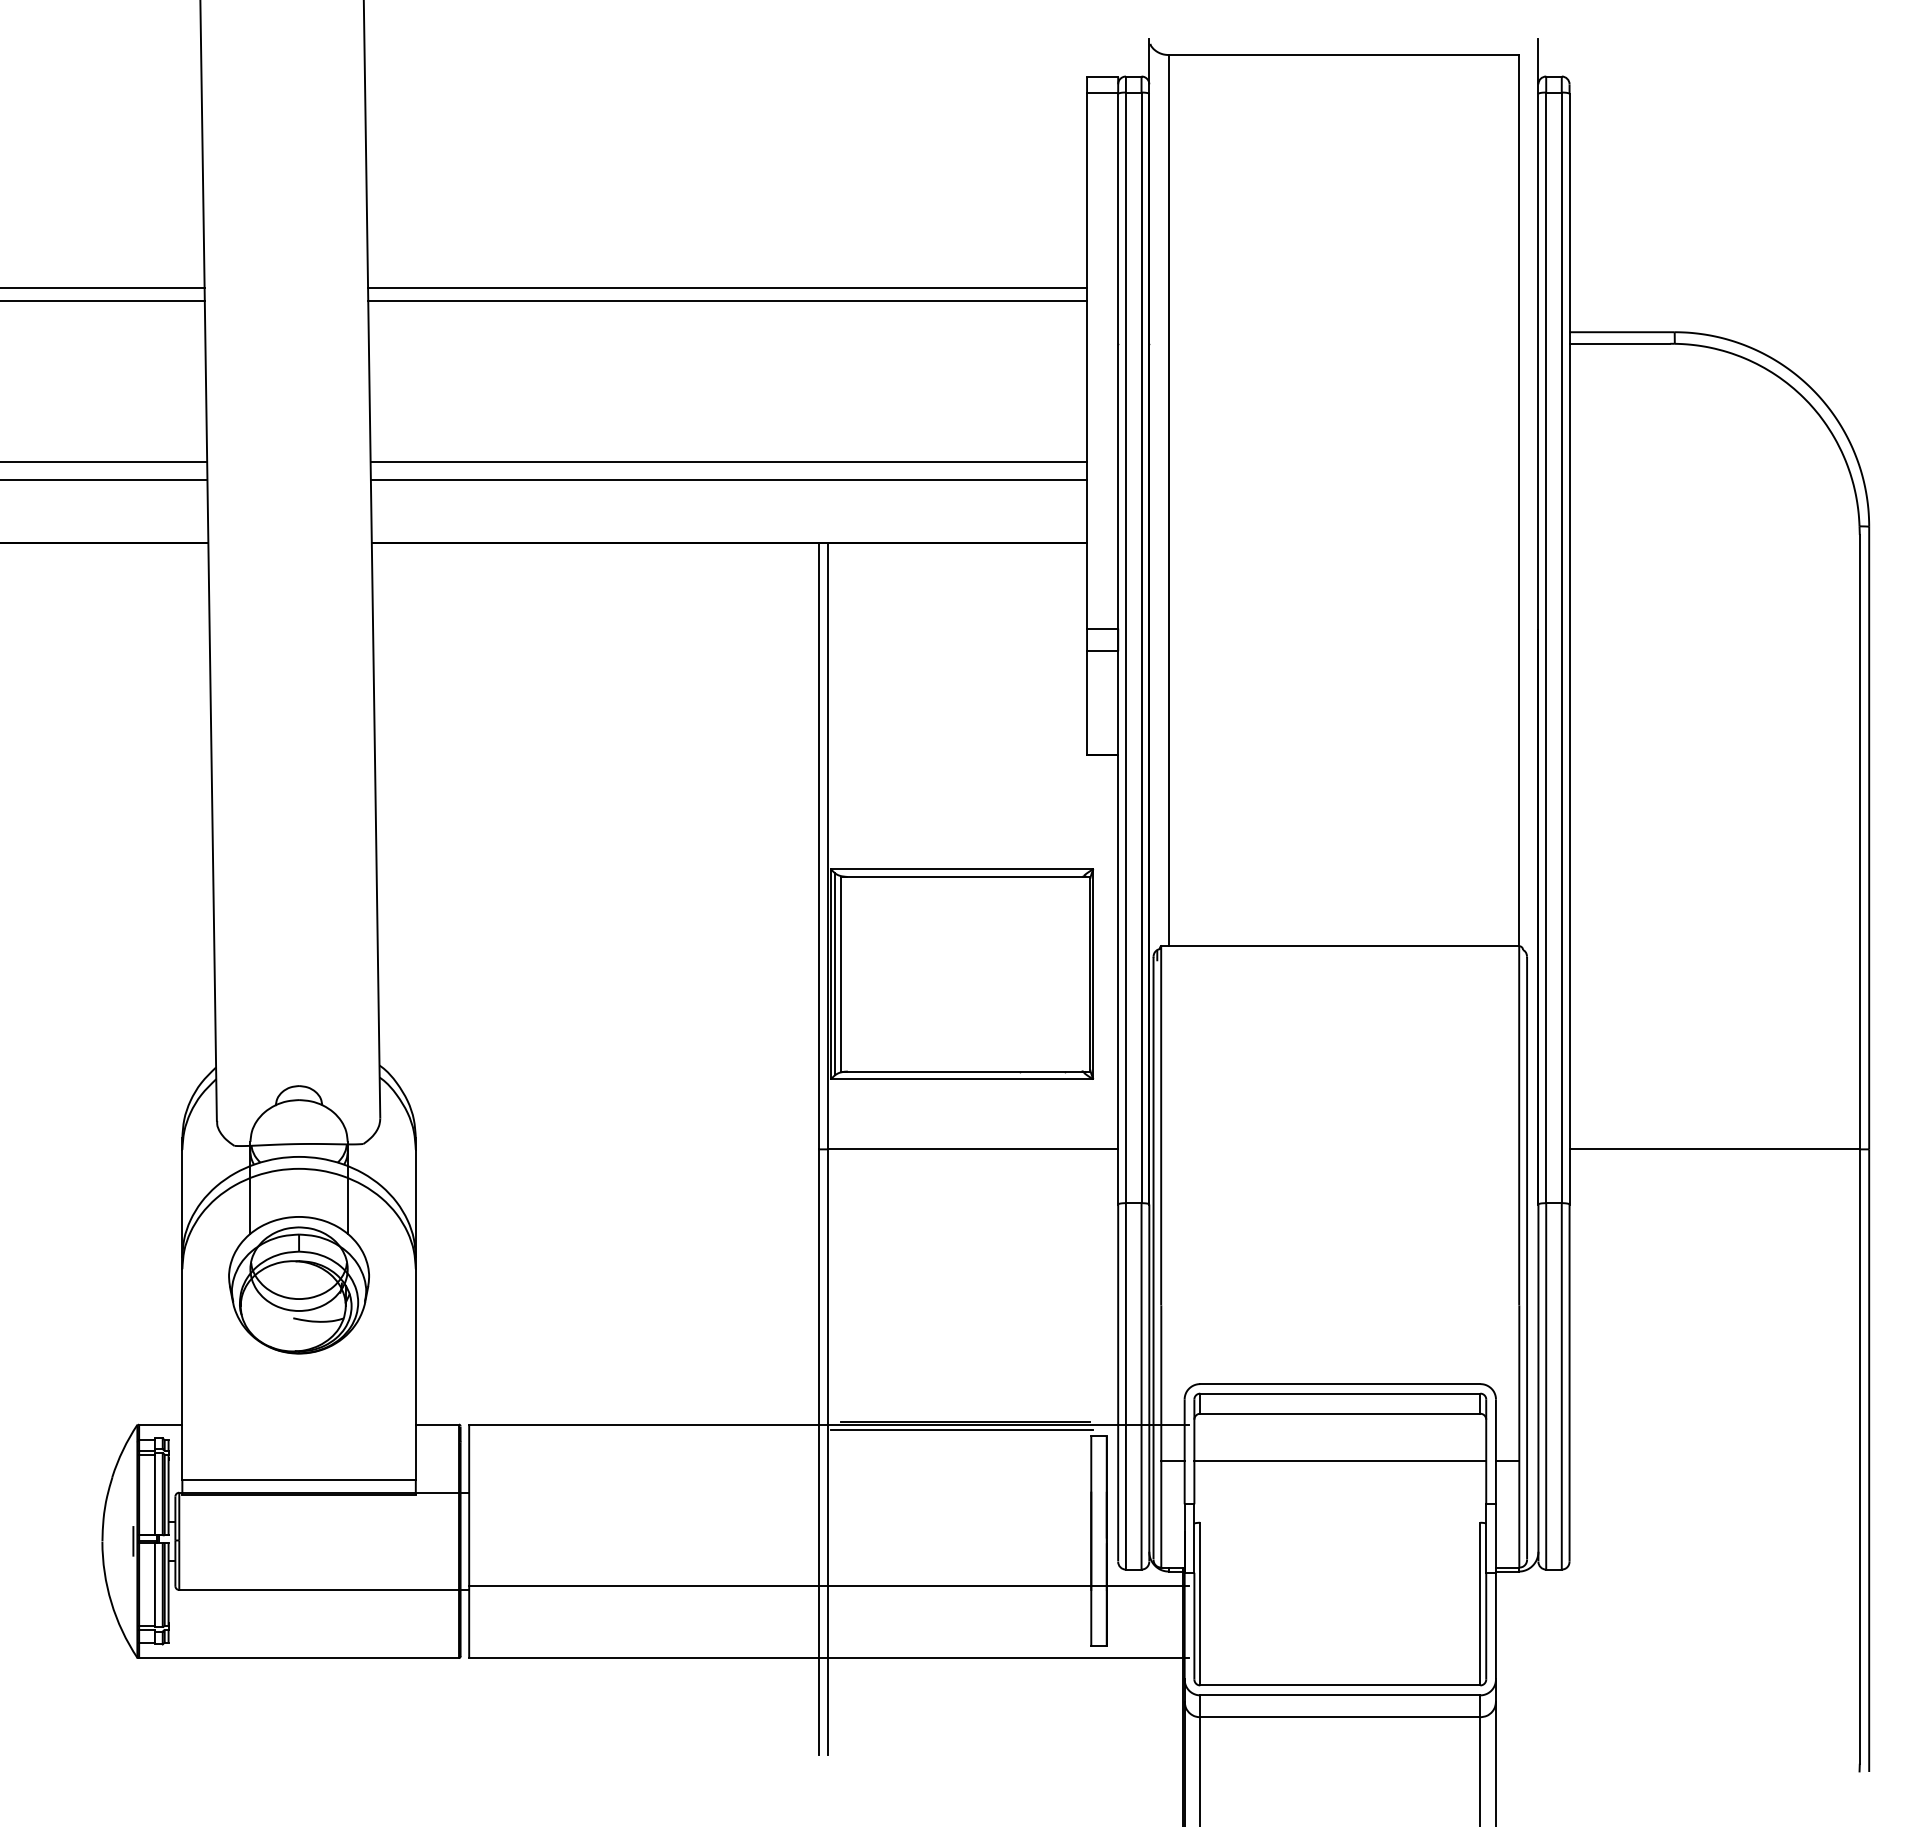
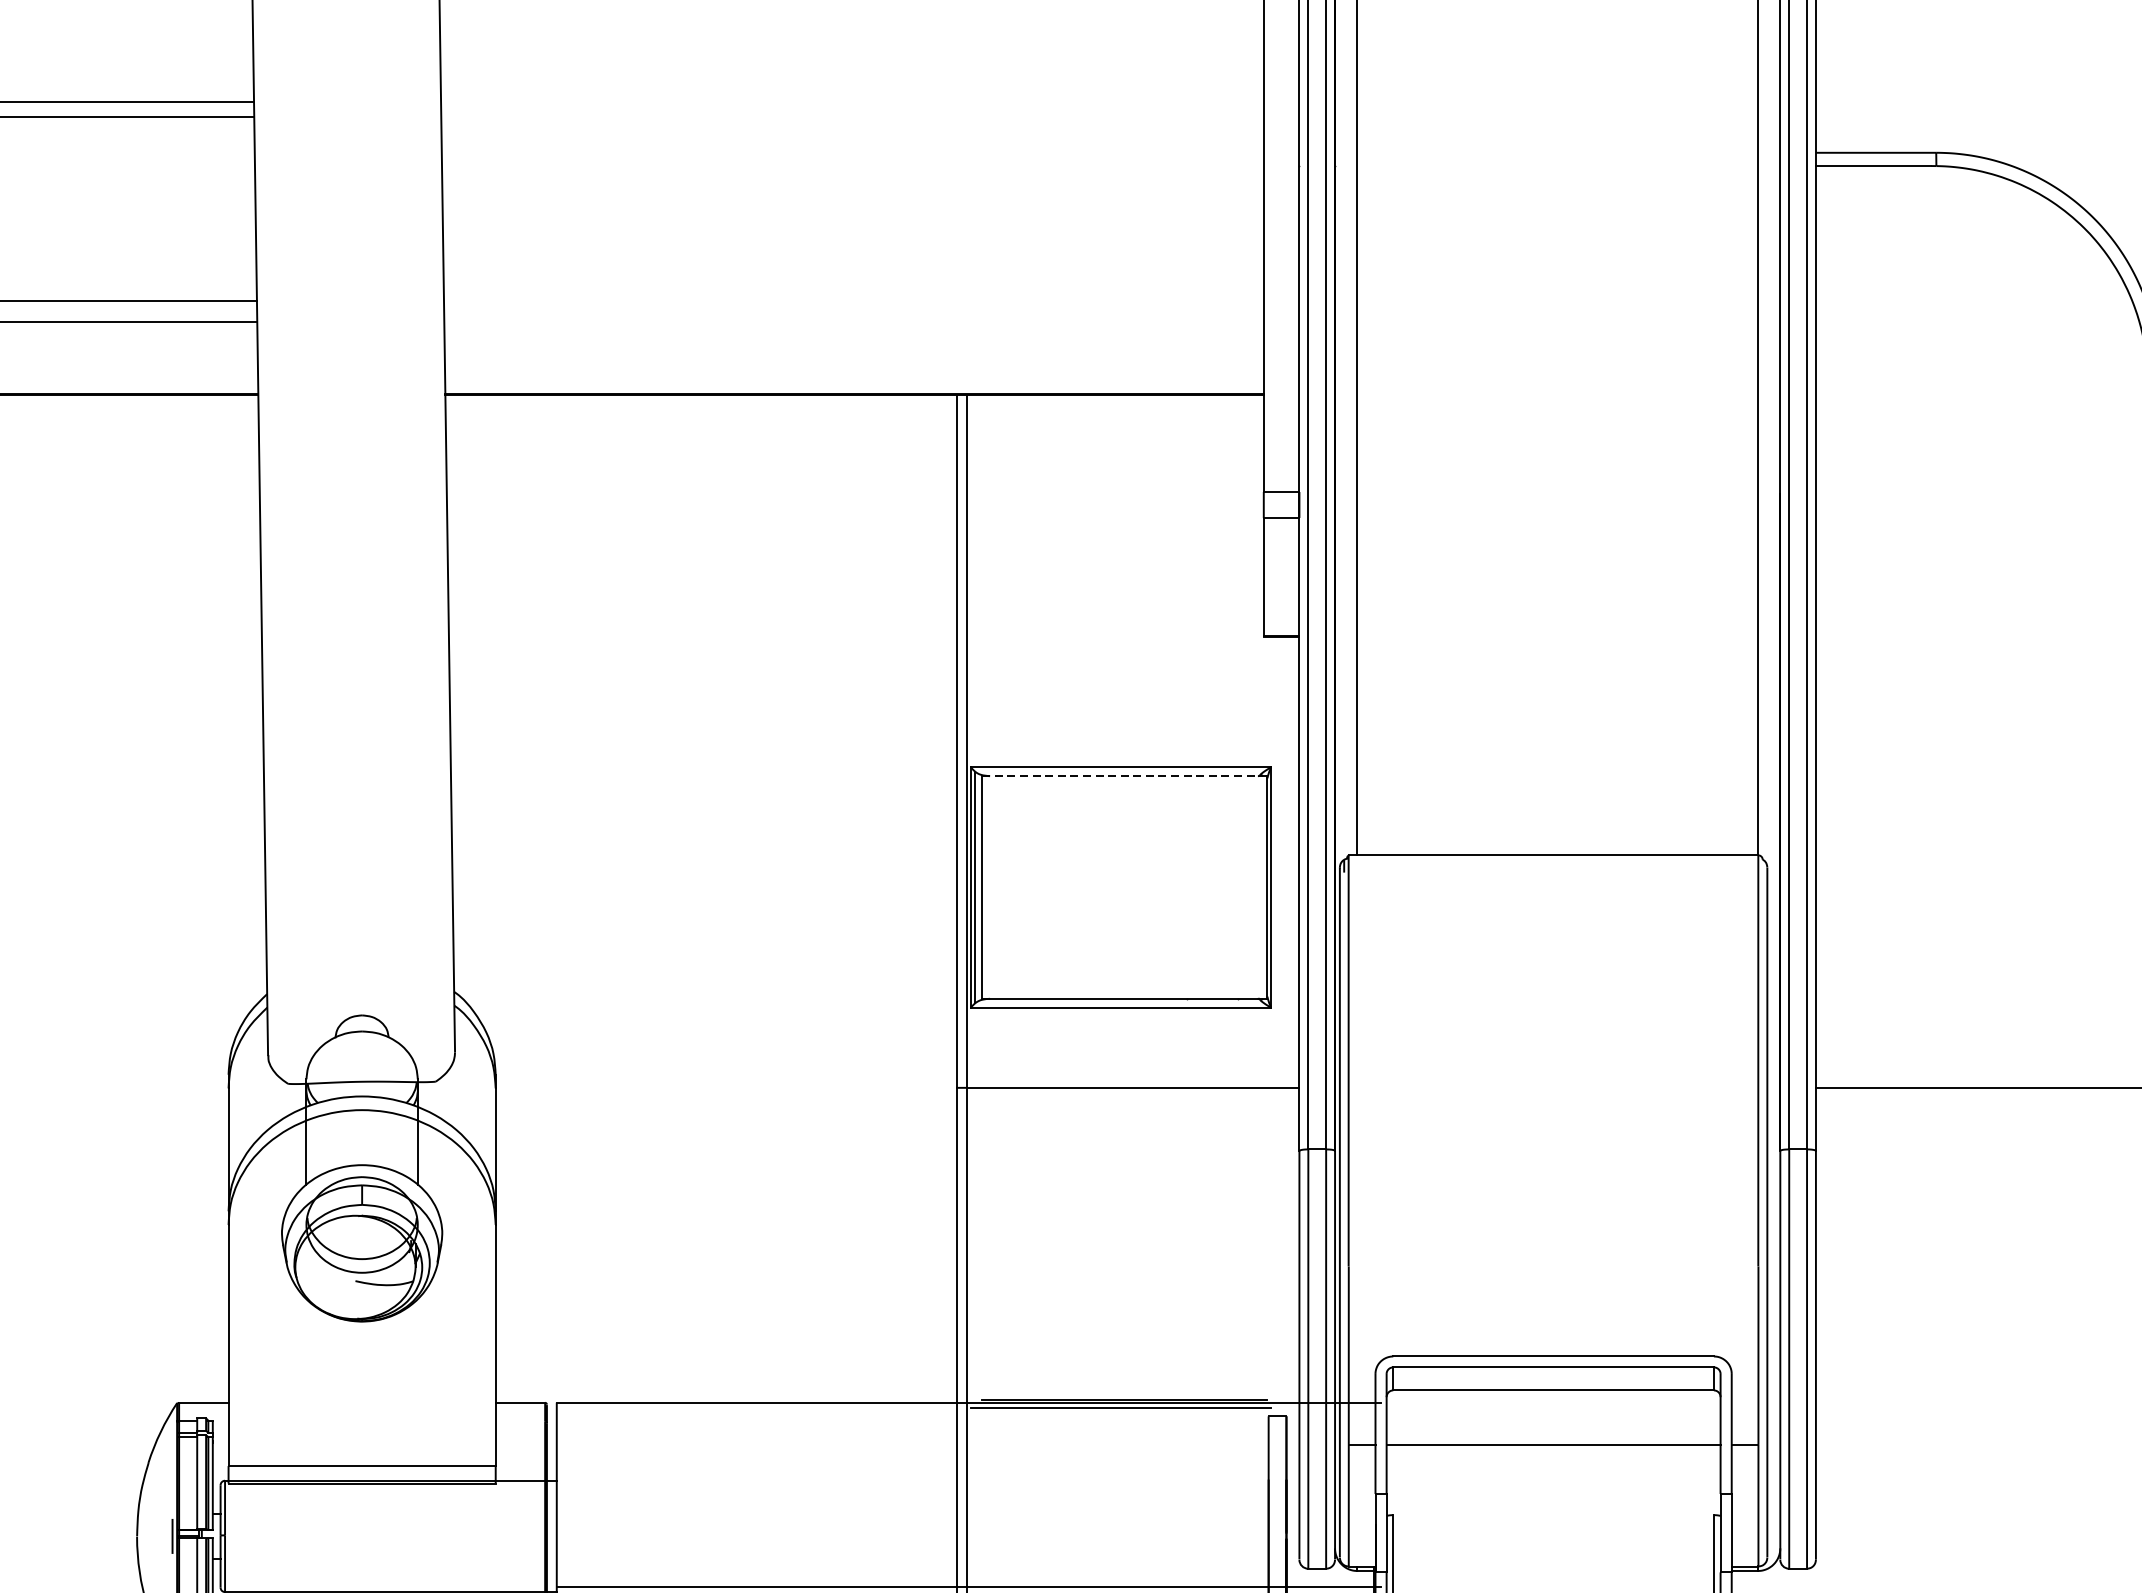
line: (727, 288) -> (852, 102), removed
line: (727, 300) -> (852, 116), removed
line: (728, 461) -> (853, 300), removed
line: (728, 479) -> (853, 321), removed
line: (965, 876) -> (1124, 775), solid -> dashed

